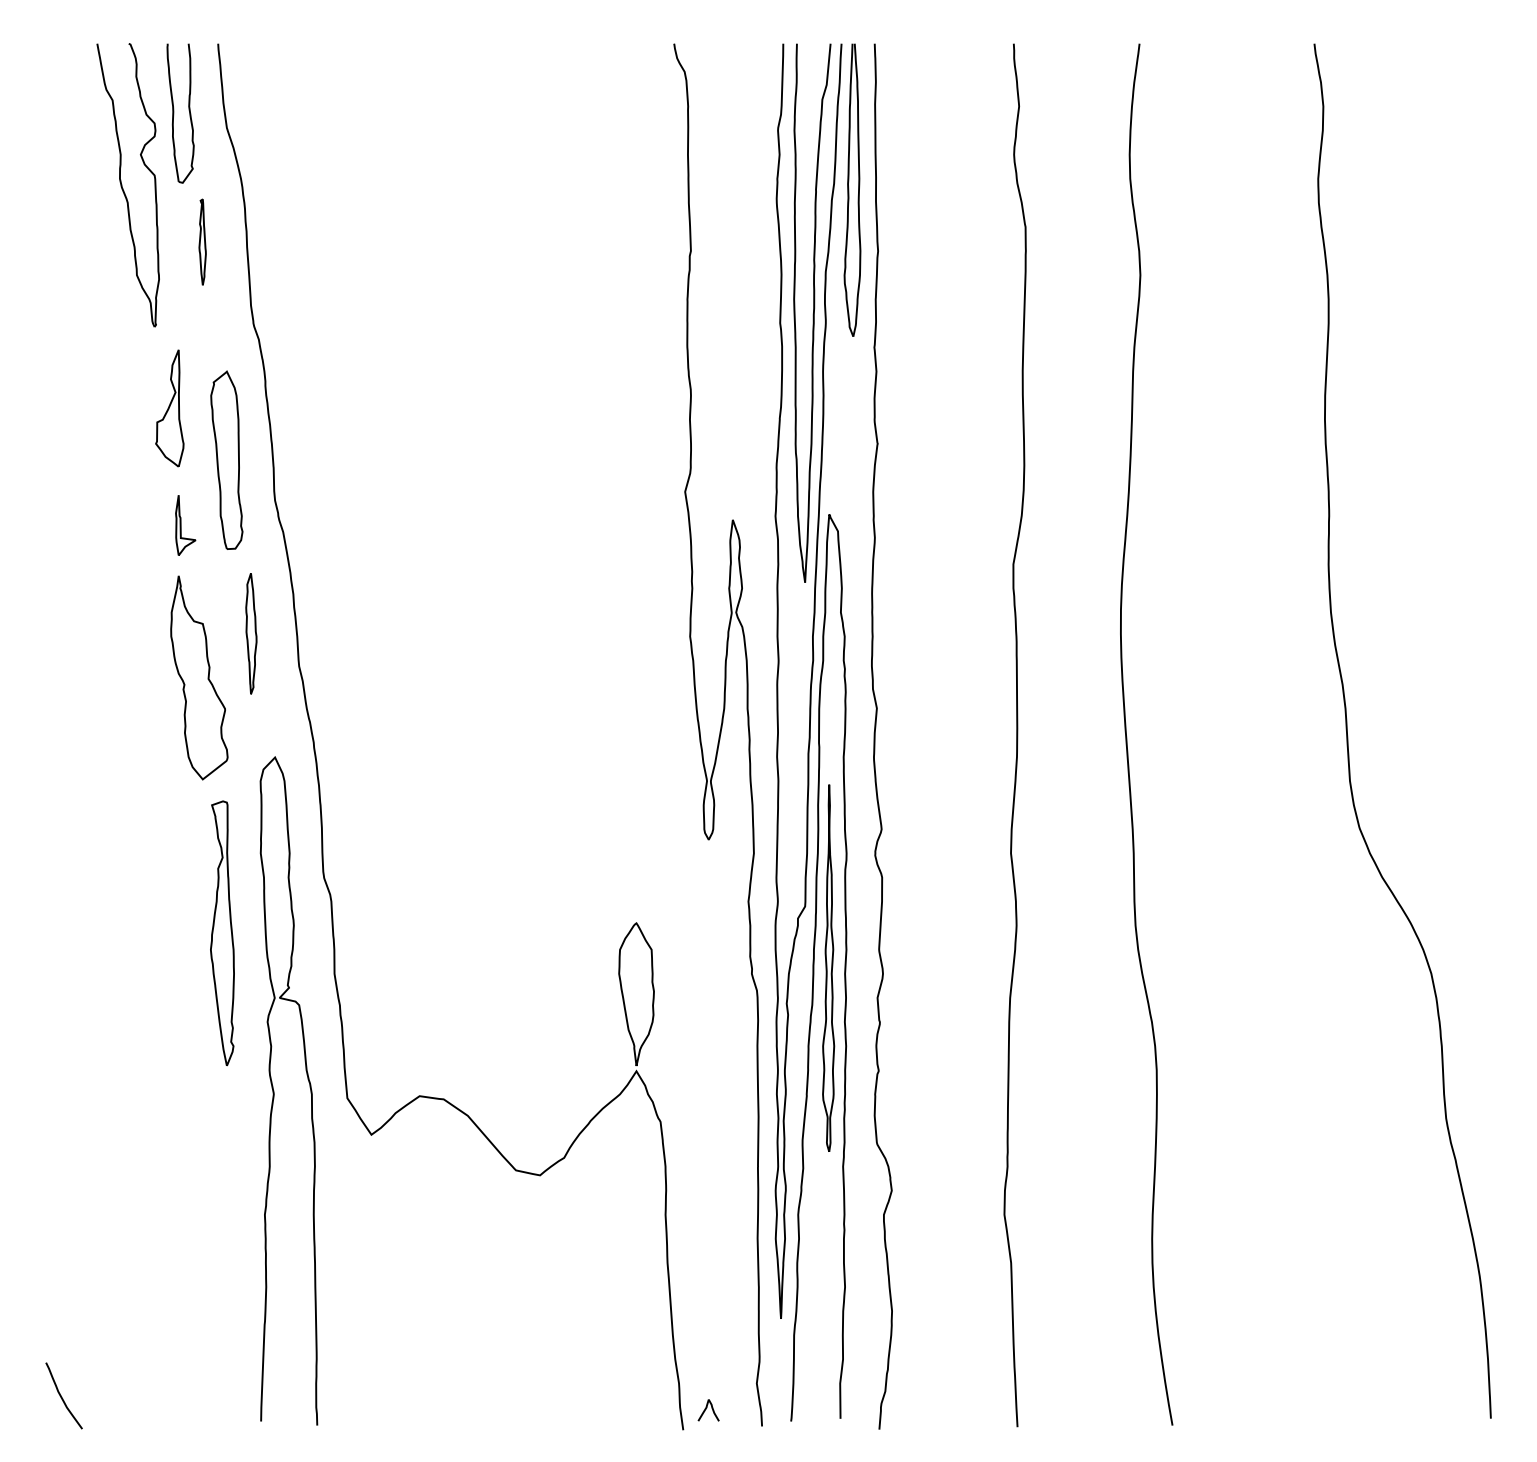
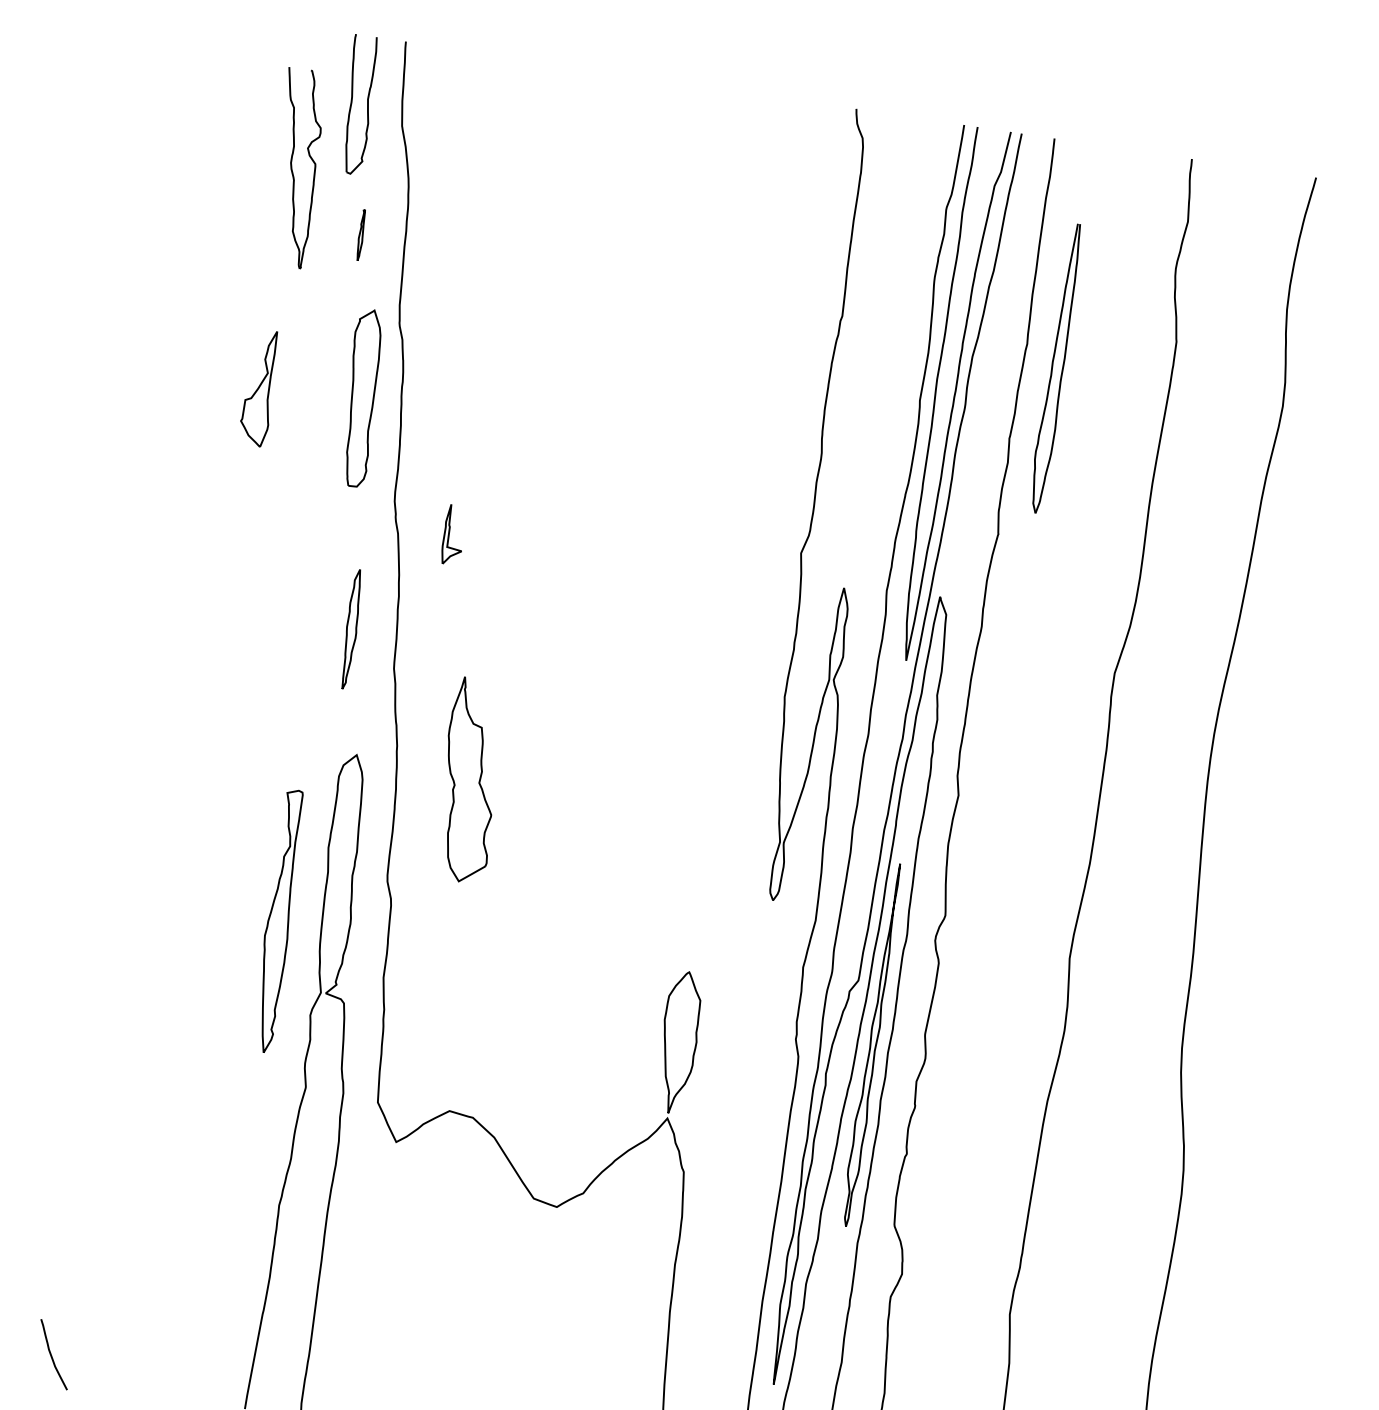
part: (127, 185) -> (295, 168), size x0.7
part: (852, 189) -> (1056, 367), moved
part: (202, 241) -> (361, 234), size x0.6
part: (169, 408) -> (259, 388), moved
part: (226, 459) -> (361, 397), moved
part: (185, 525) -> (453, 535), moved
part: (199, 677) -> (470, 780), moved

